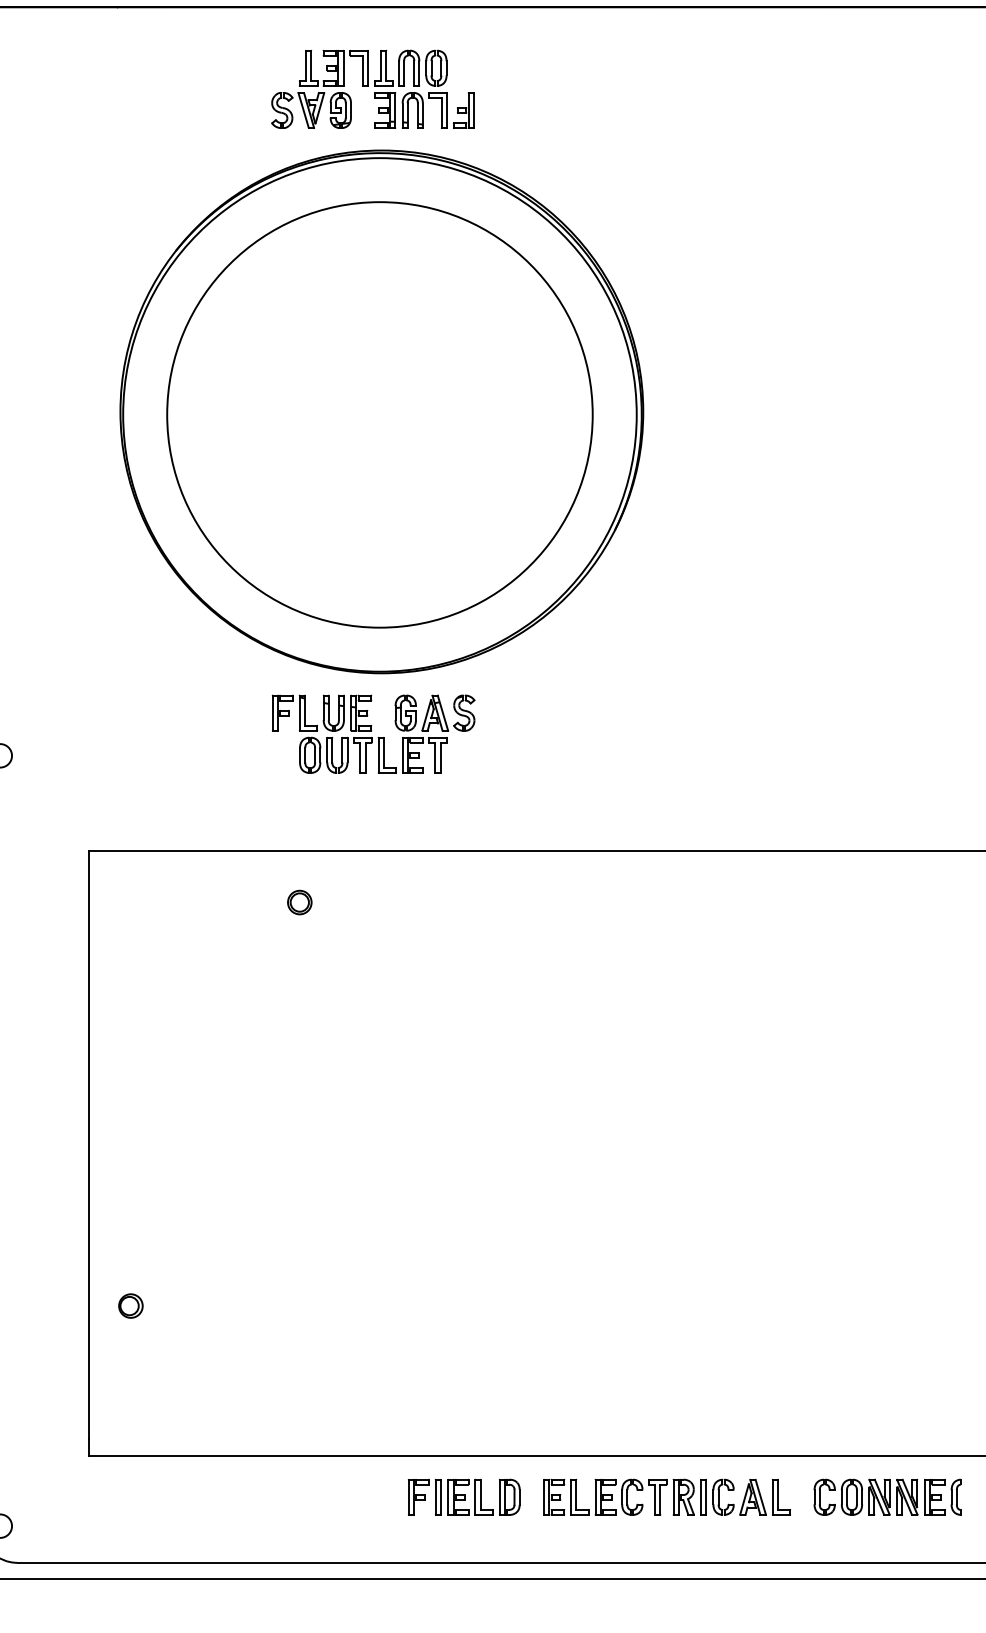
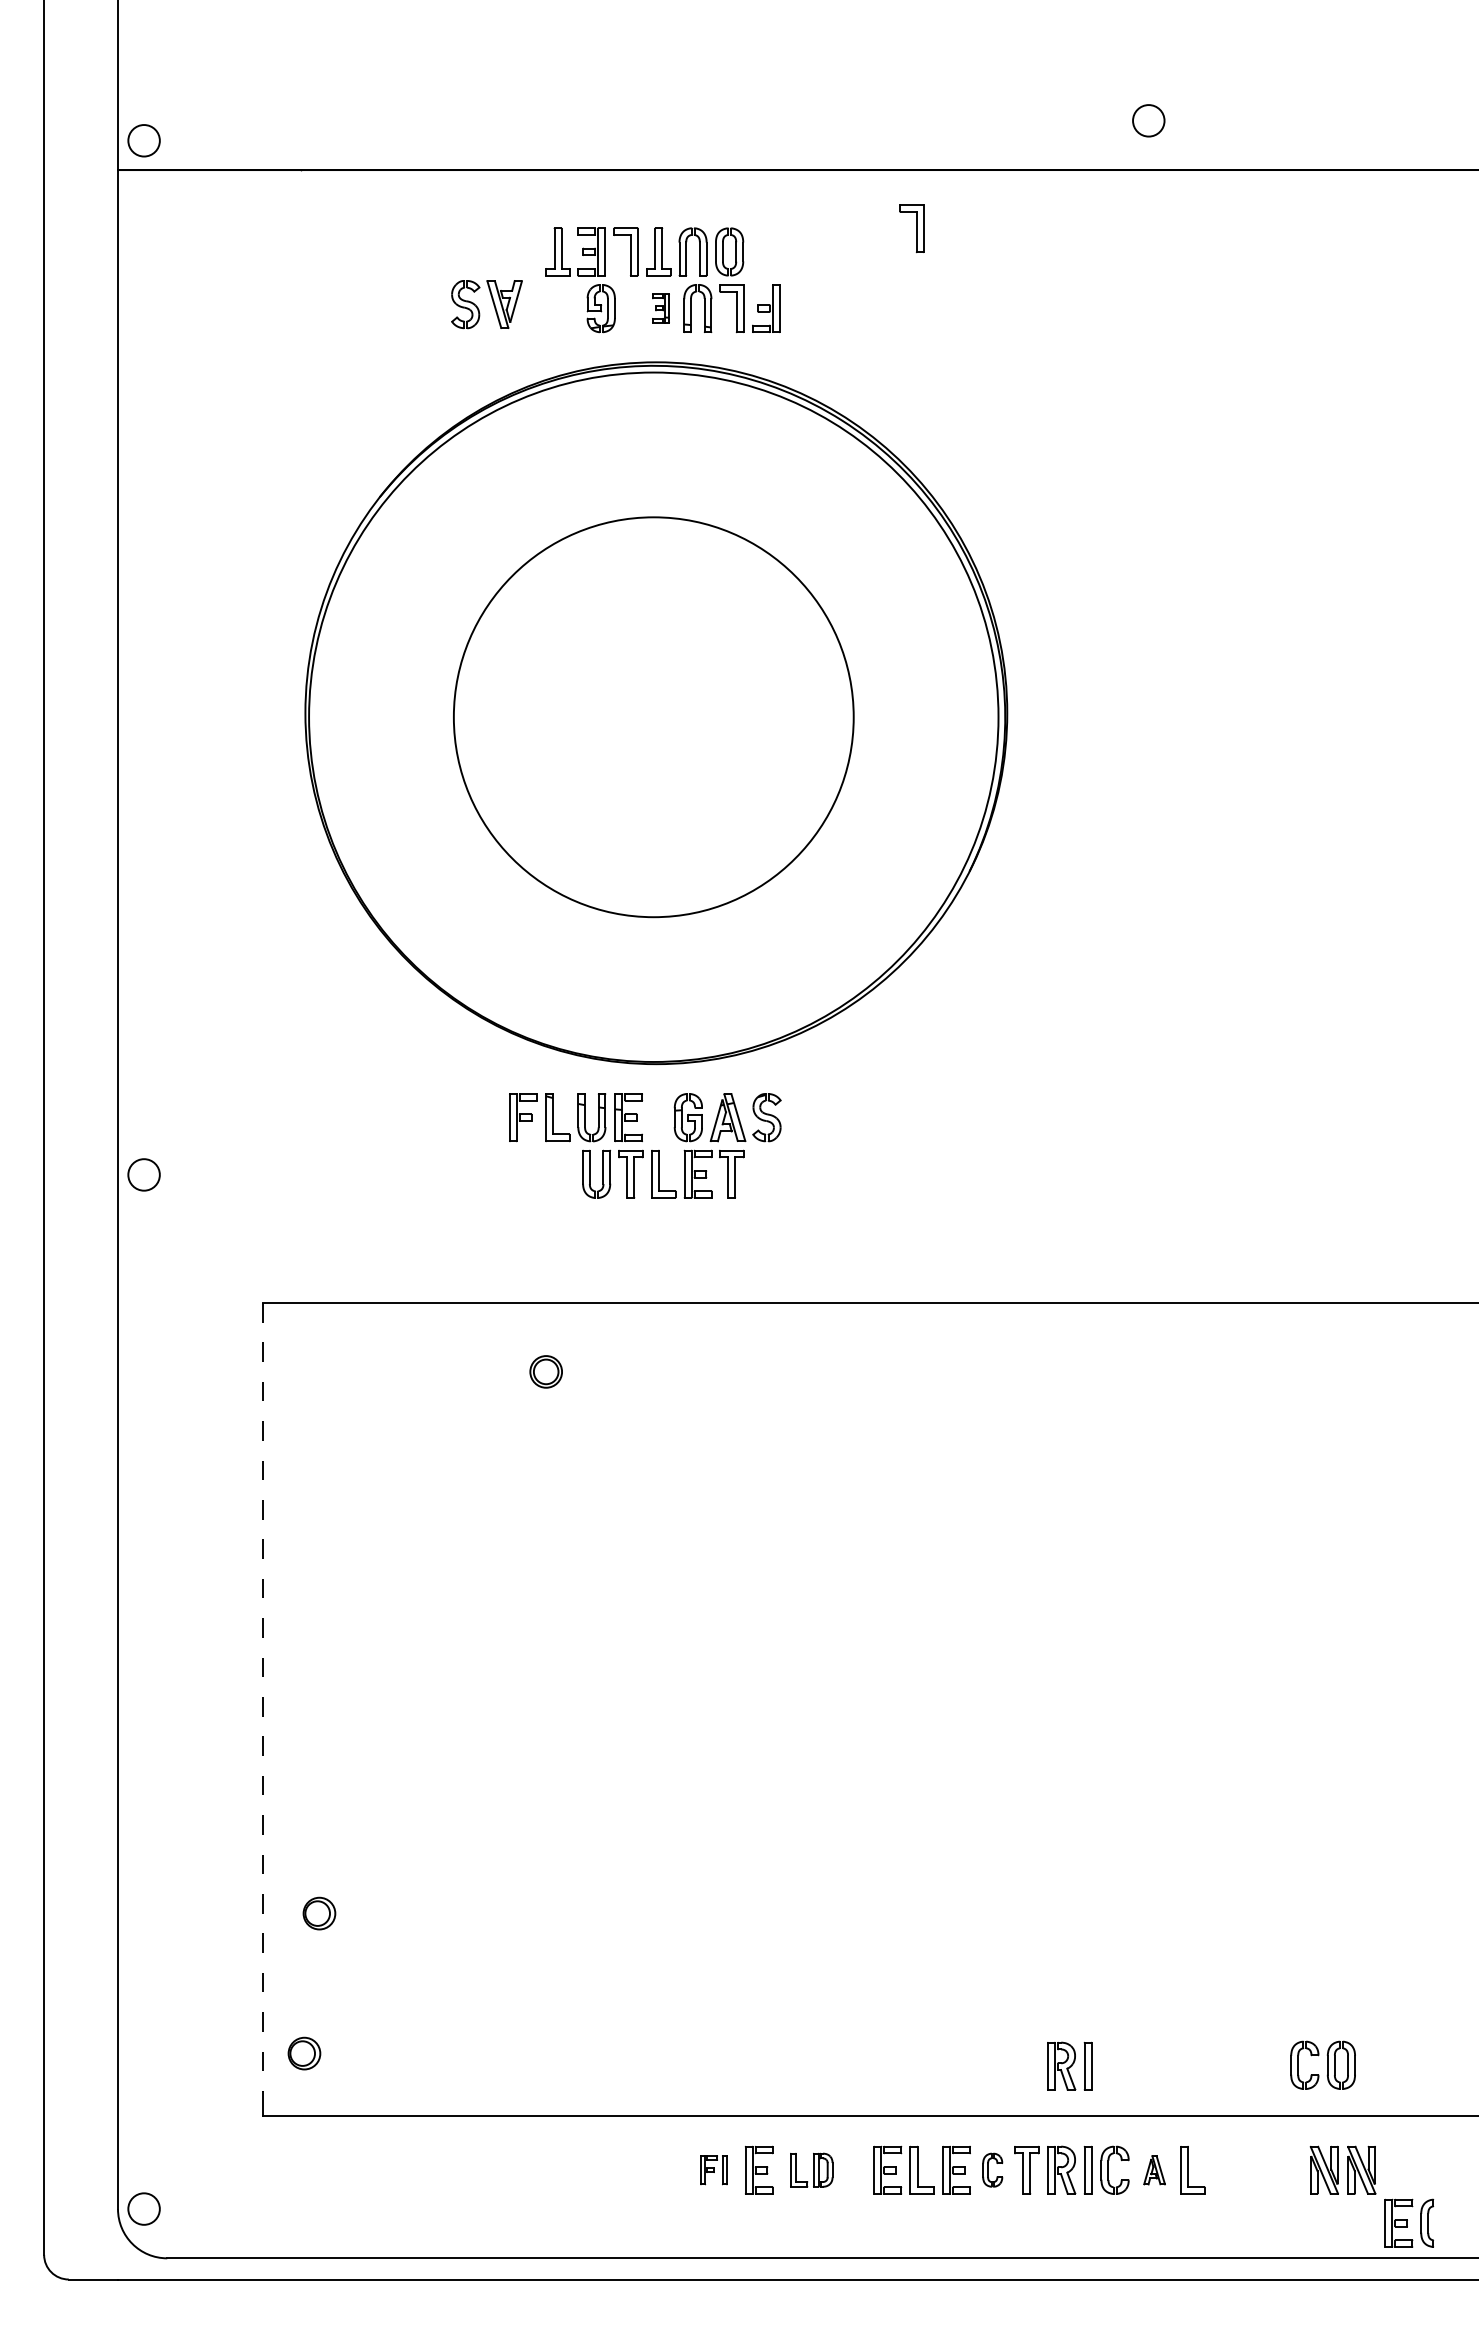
part: (571, 50) -> (911, 228), added
part: (302, 108) -> (492, 302), moved
part: (384, 110) -> (660, 308), size x0.6
circle: (379, 414) -> (653, 716), size x0.7
part: (309, 754) -> (559, 1173), removed
line: (88, 1145) -> (262, 1697), solid -> dashed
part: (119, 1410) -> (304, 2053), added
part: (689, 1419) -> (1069, 2065), added
part: (424, 1496) -> (713, 2169), size x0.6
part: (497, 1496) -> (811, 2169), size x0.7
part: (632, 1496) -> (992, 2169), size x0.7
part: (752, 1496) -> (1154, 2169), size x0.6
part: (837, 1496) -> (1322, 2064), moved
part: (942, 1496) -> (1409, 2222), moved

